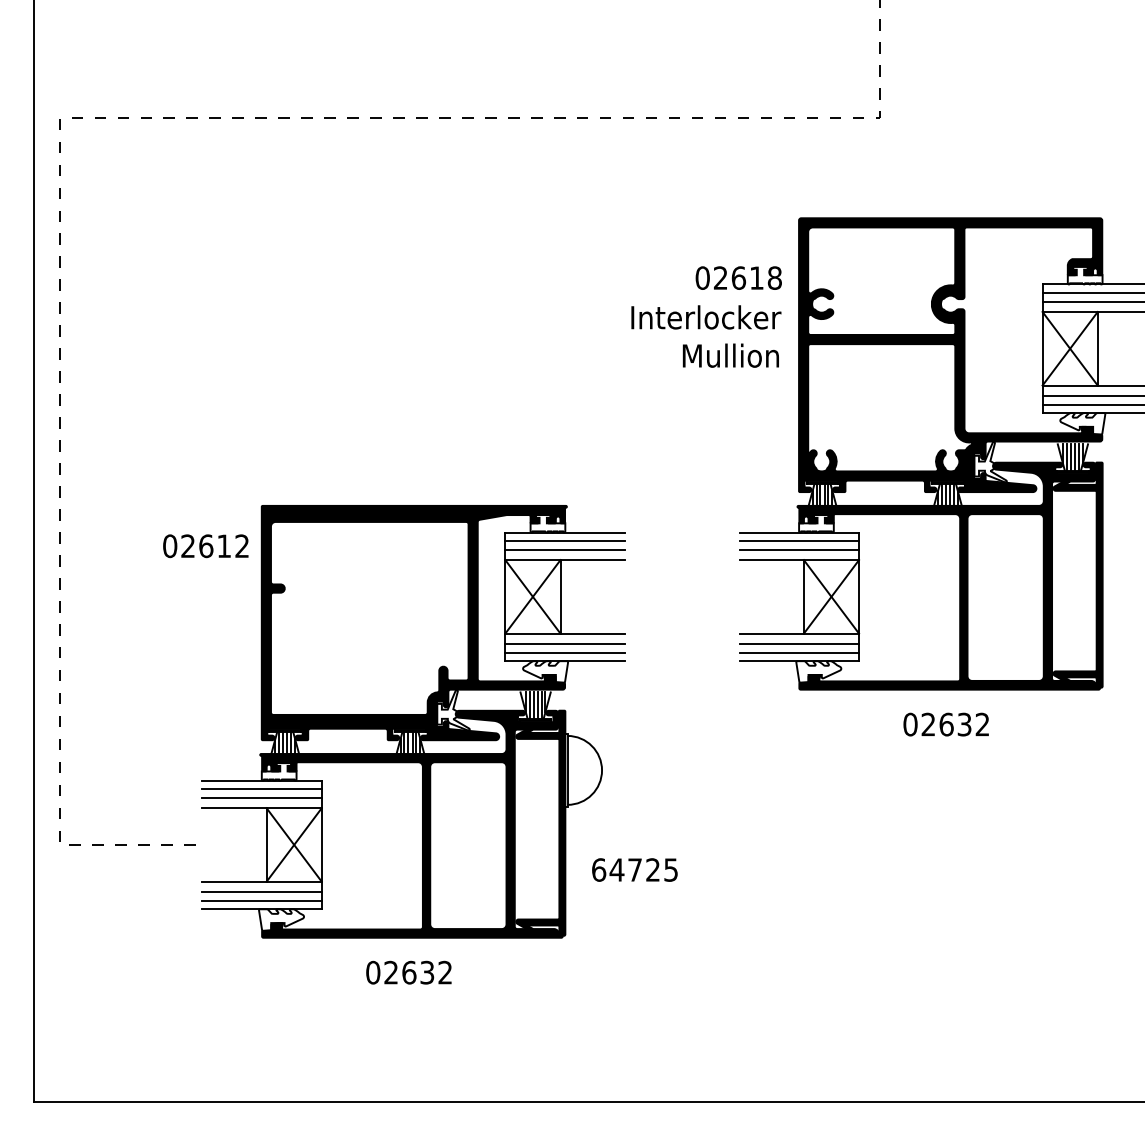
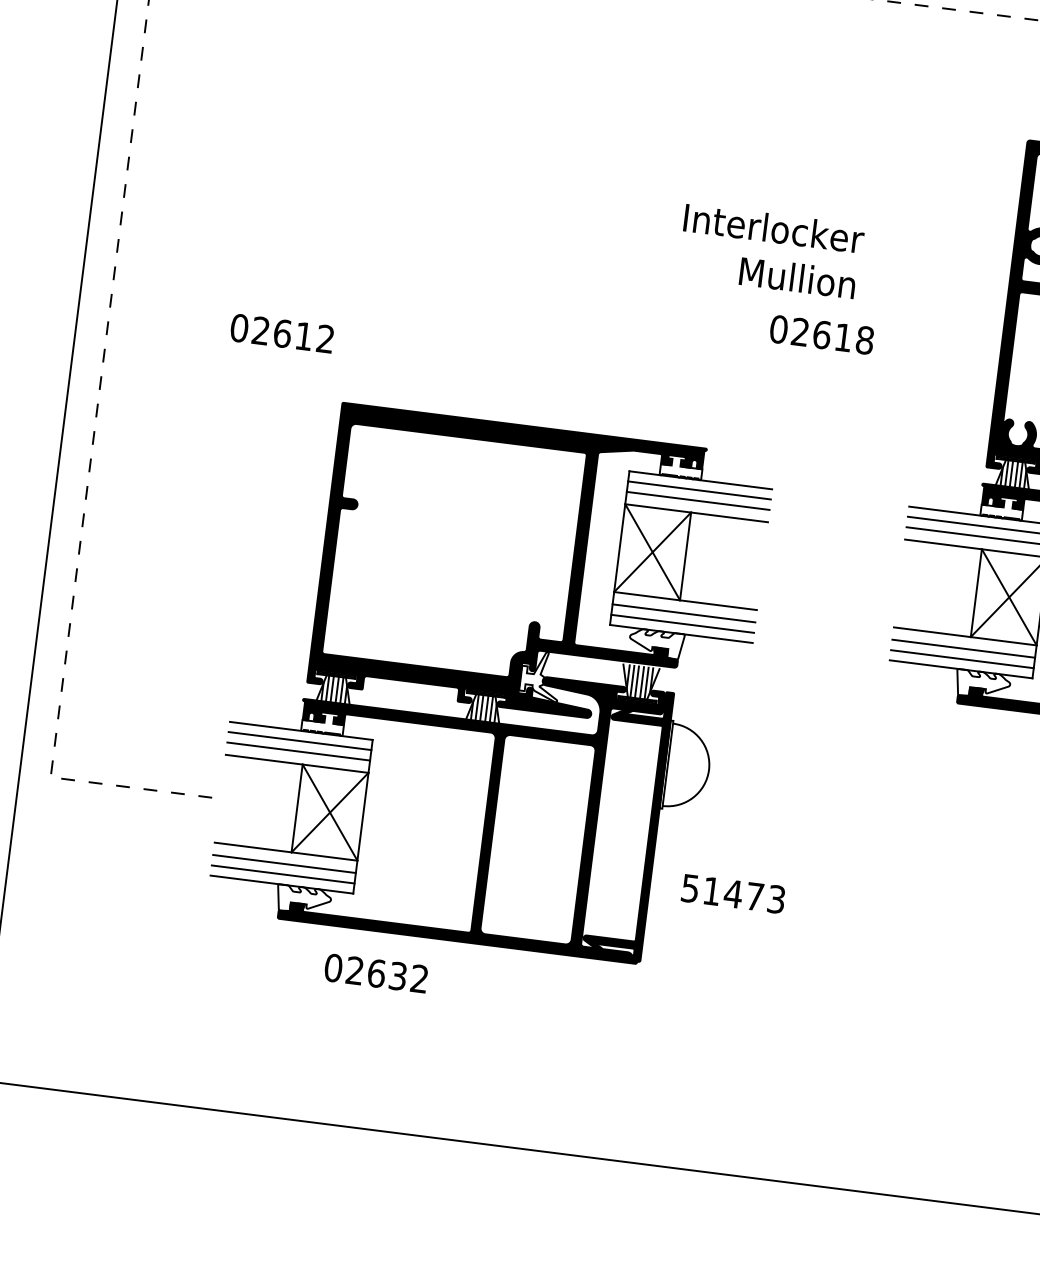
text: (738, 277) -> (821, 334), moved
text: (706, 336) -> (771, 251), moved
text: (205, 546) -> (281, 333), moved
text: (634, 869) -> (732, 893), 64725 -> 51473
text: (408, 972) -> (375, 973), moved

